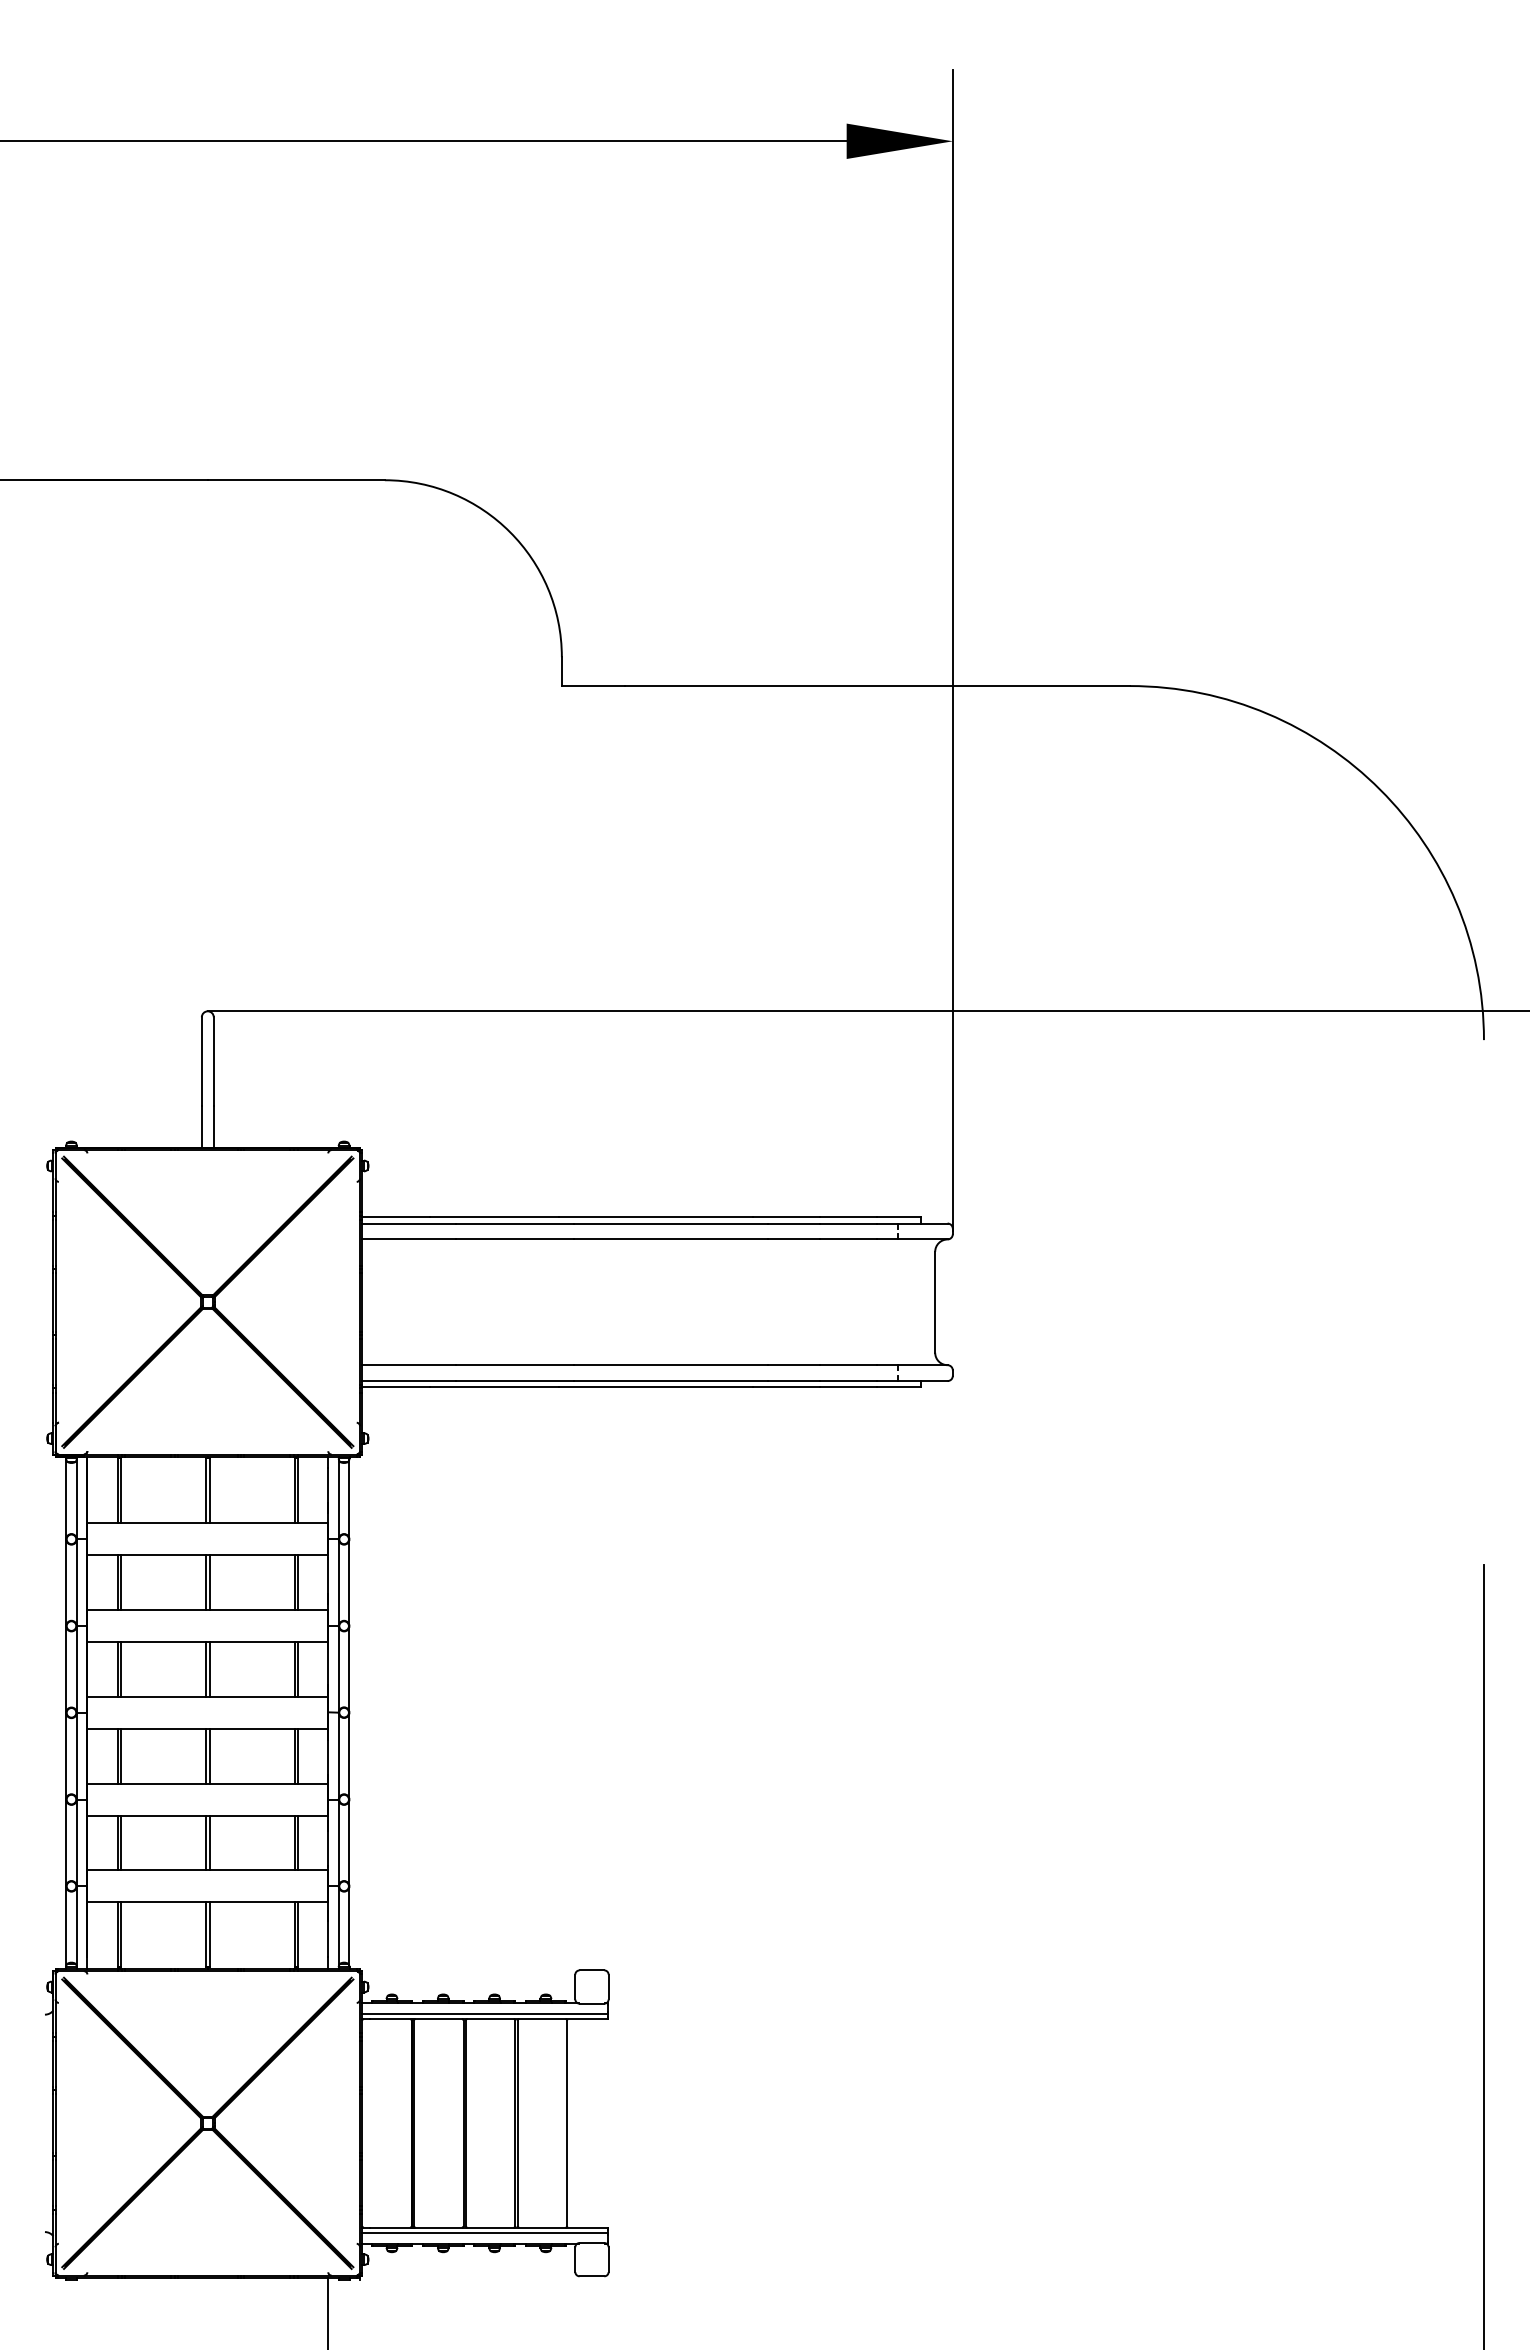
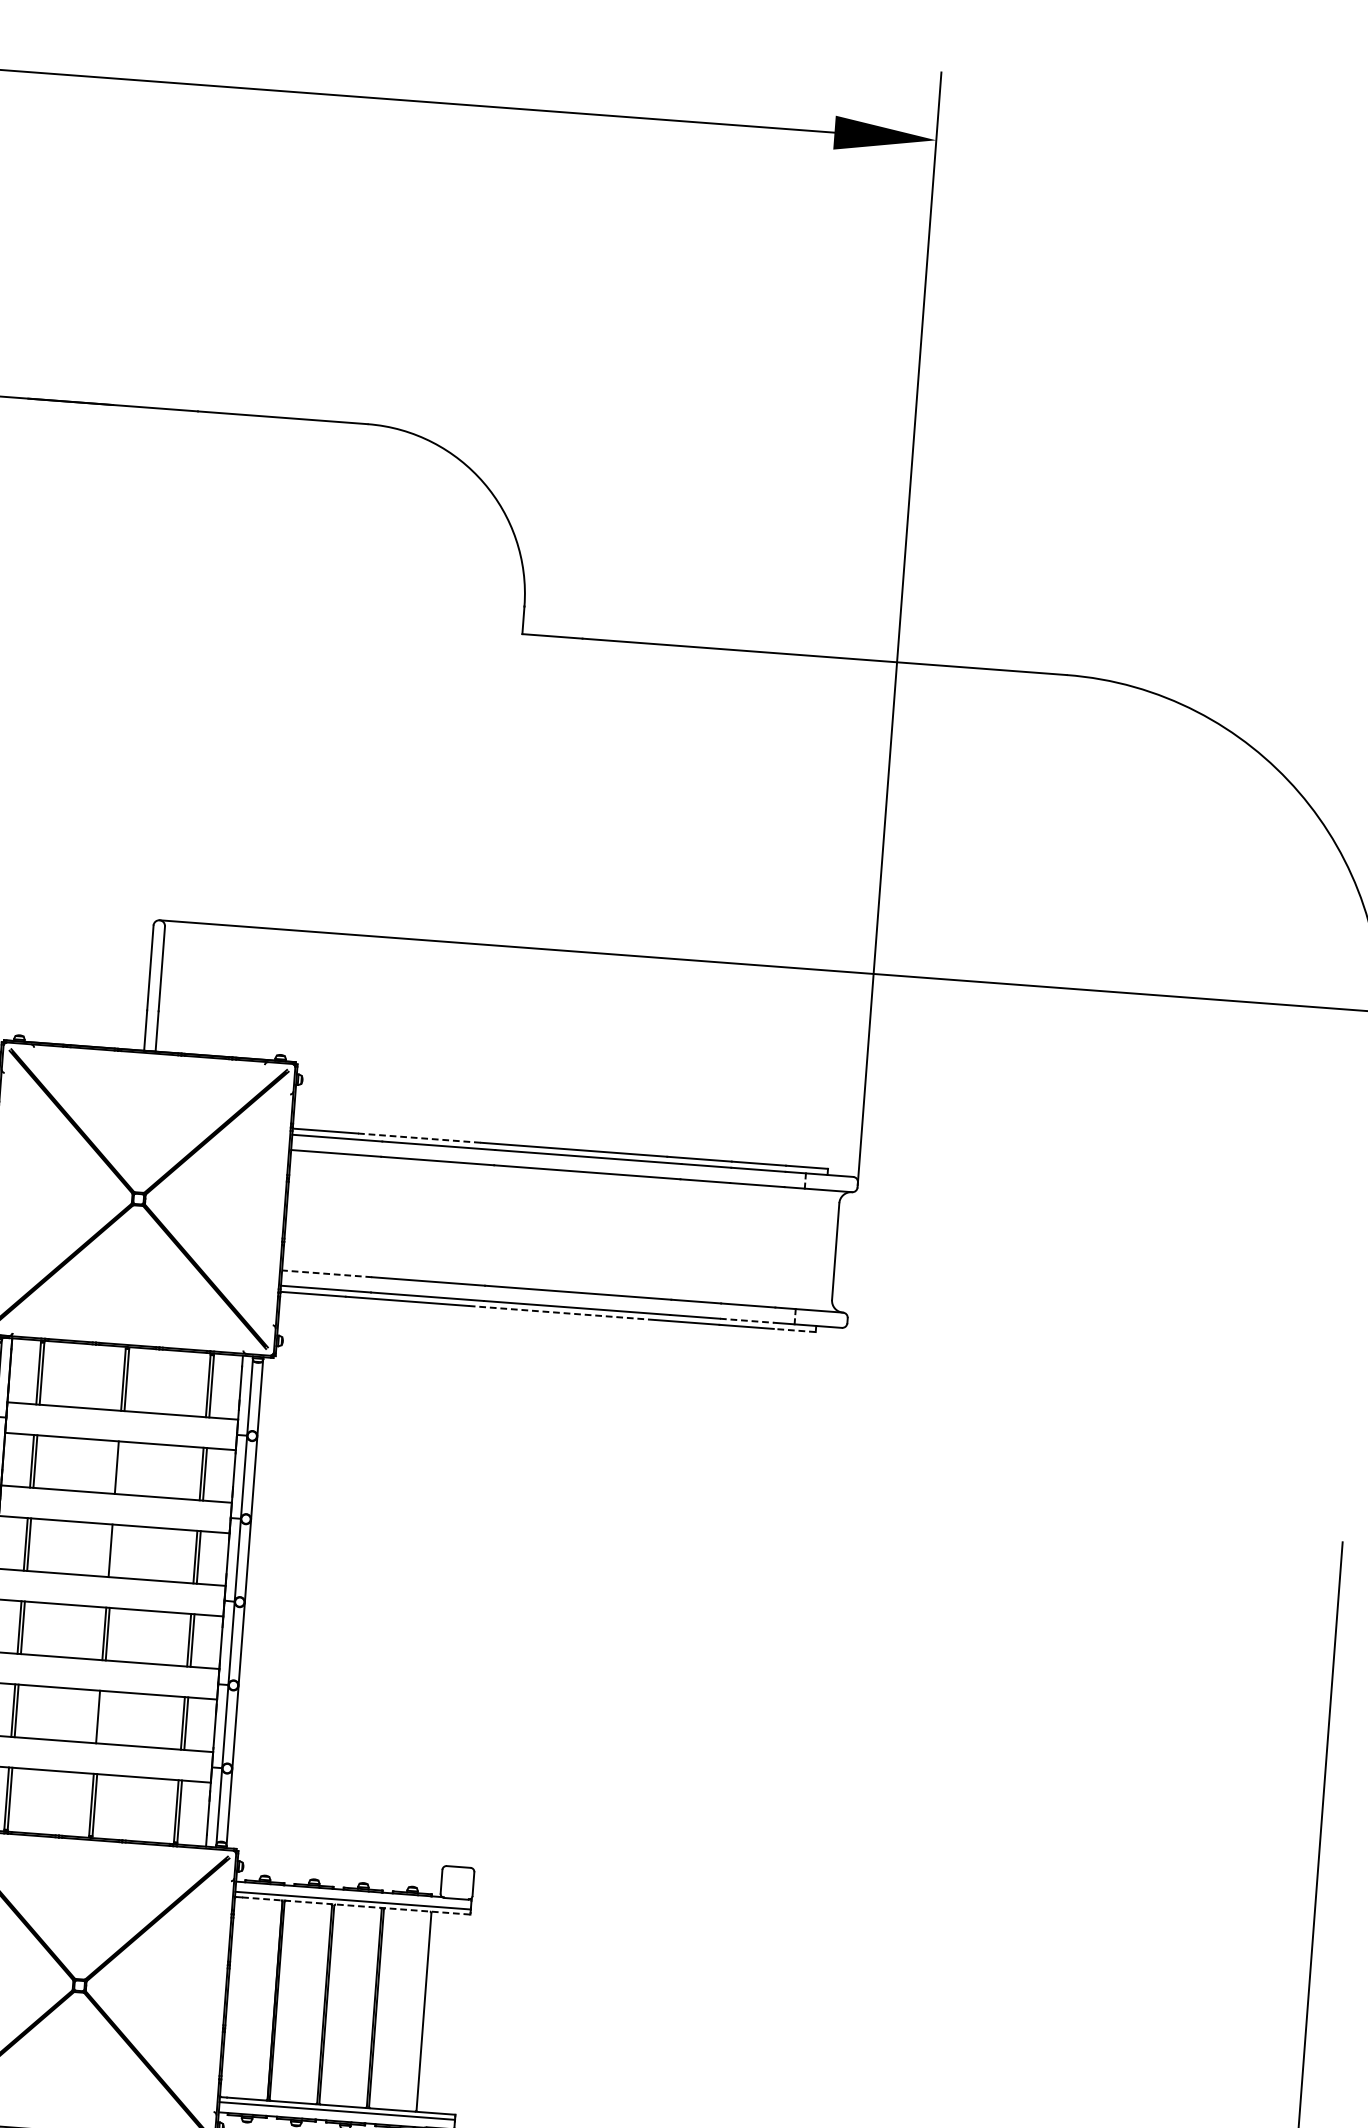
line: (494, 1217) -> (419, 1138), solid -> dashed
line: (409, 1365) -> (327, 1274), solid -> dashed
line: (849, 1381) -> (747, 1321), solid -> dashed
line: (656, 1387) -> (562, 1313), solid -> dashed
line: (898, 1387) -> (794, 1330), solid -> dashed
line: (209, 1582) -> (120, 1467), removed
line: (209, 1669) -> (113, 1551), removed
line: (209, 1842) -> (101, 1716), removed
line: (489, 2018) -> (357, 1905), solid -> dashed

